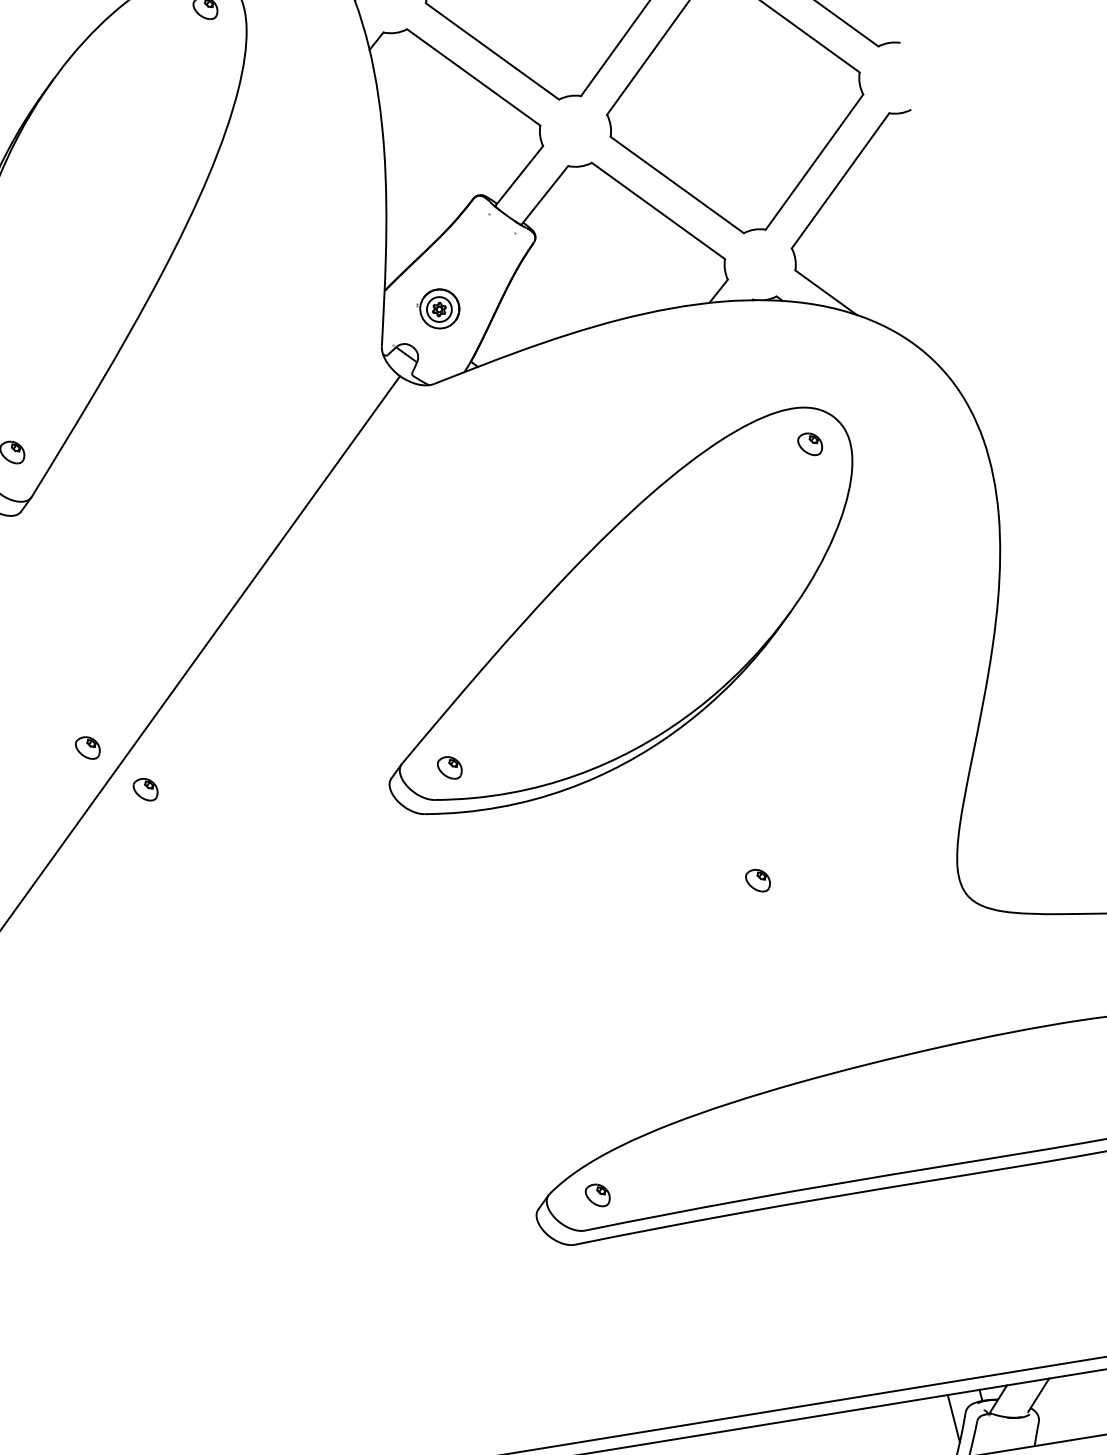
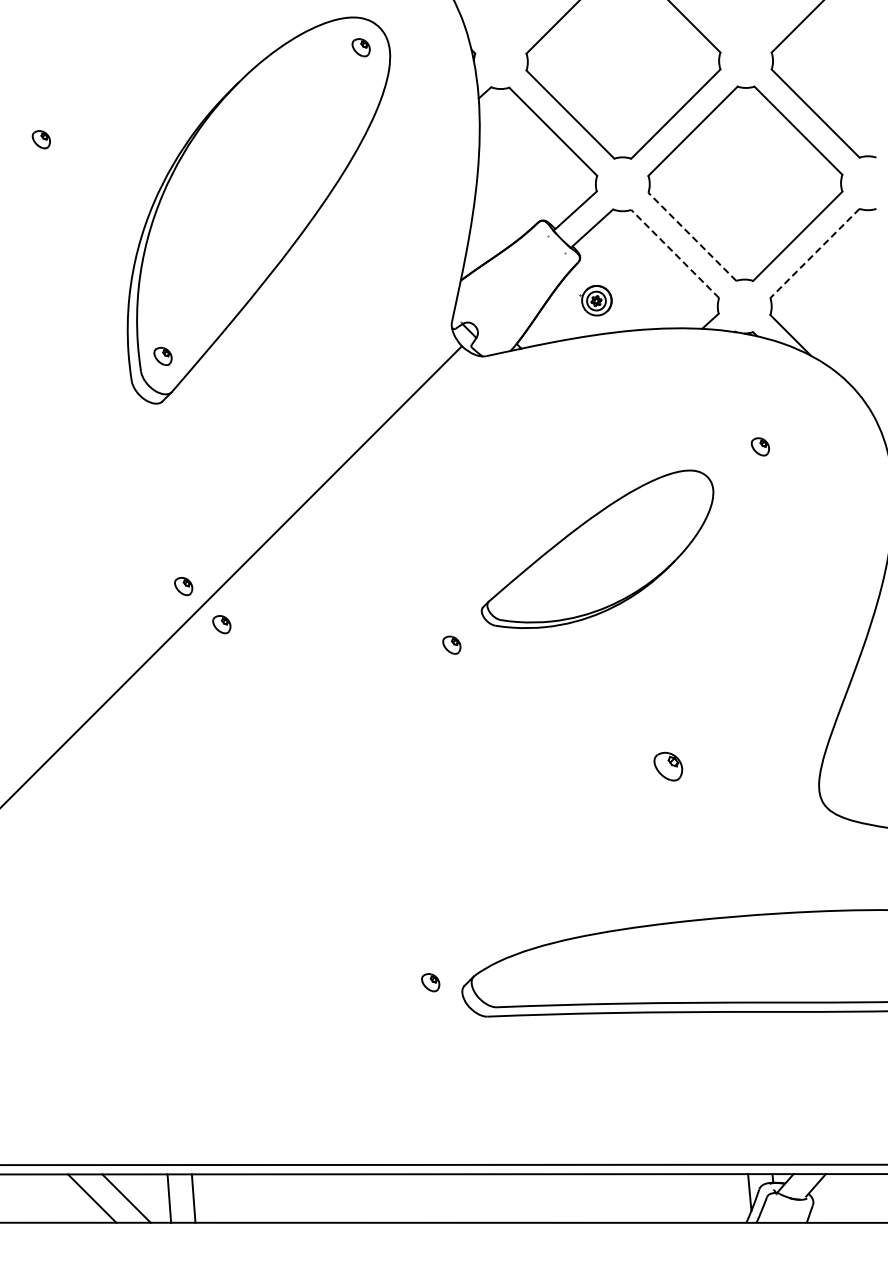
line: (839, 180) -> (814, 253), solid -> dashed
line: (677, 184) -> (692, 236), solid -> dashed
line: (657, 210) -> (674, 253), solid -> dashed
part: (437, 308) -> (595, 300), moved
part: (619, 612) -> (597, 549), size x0.6
part: (757, 880) -> (668, 766), size x1.6
part: (597, 1195) -> (430, 982), moved

